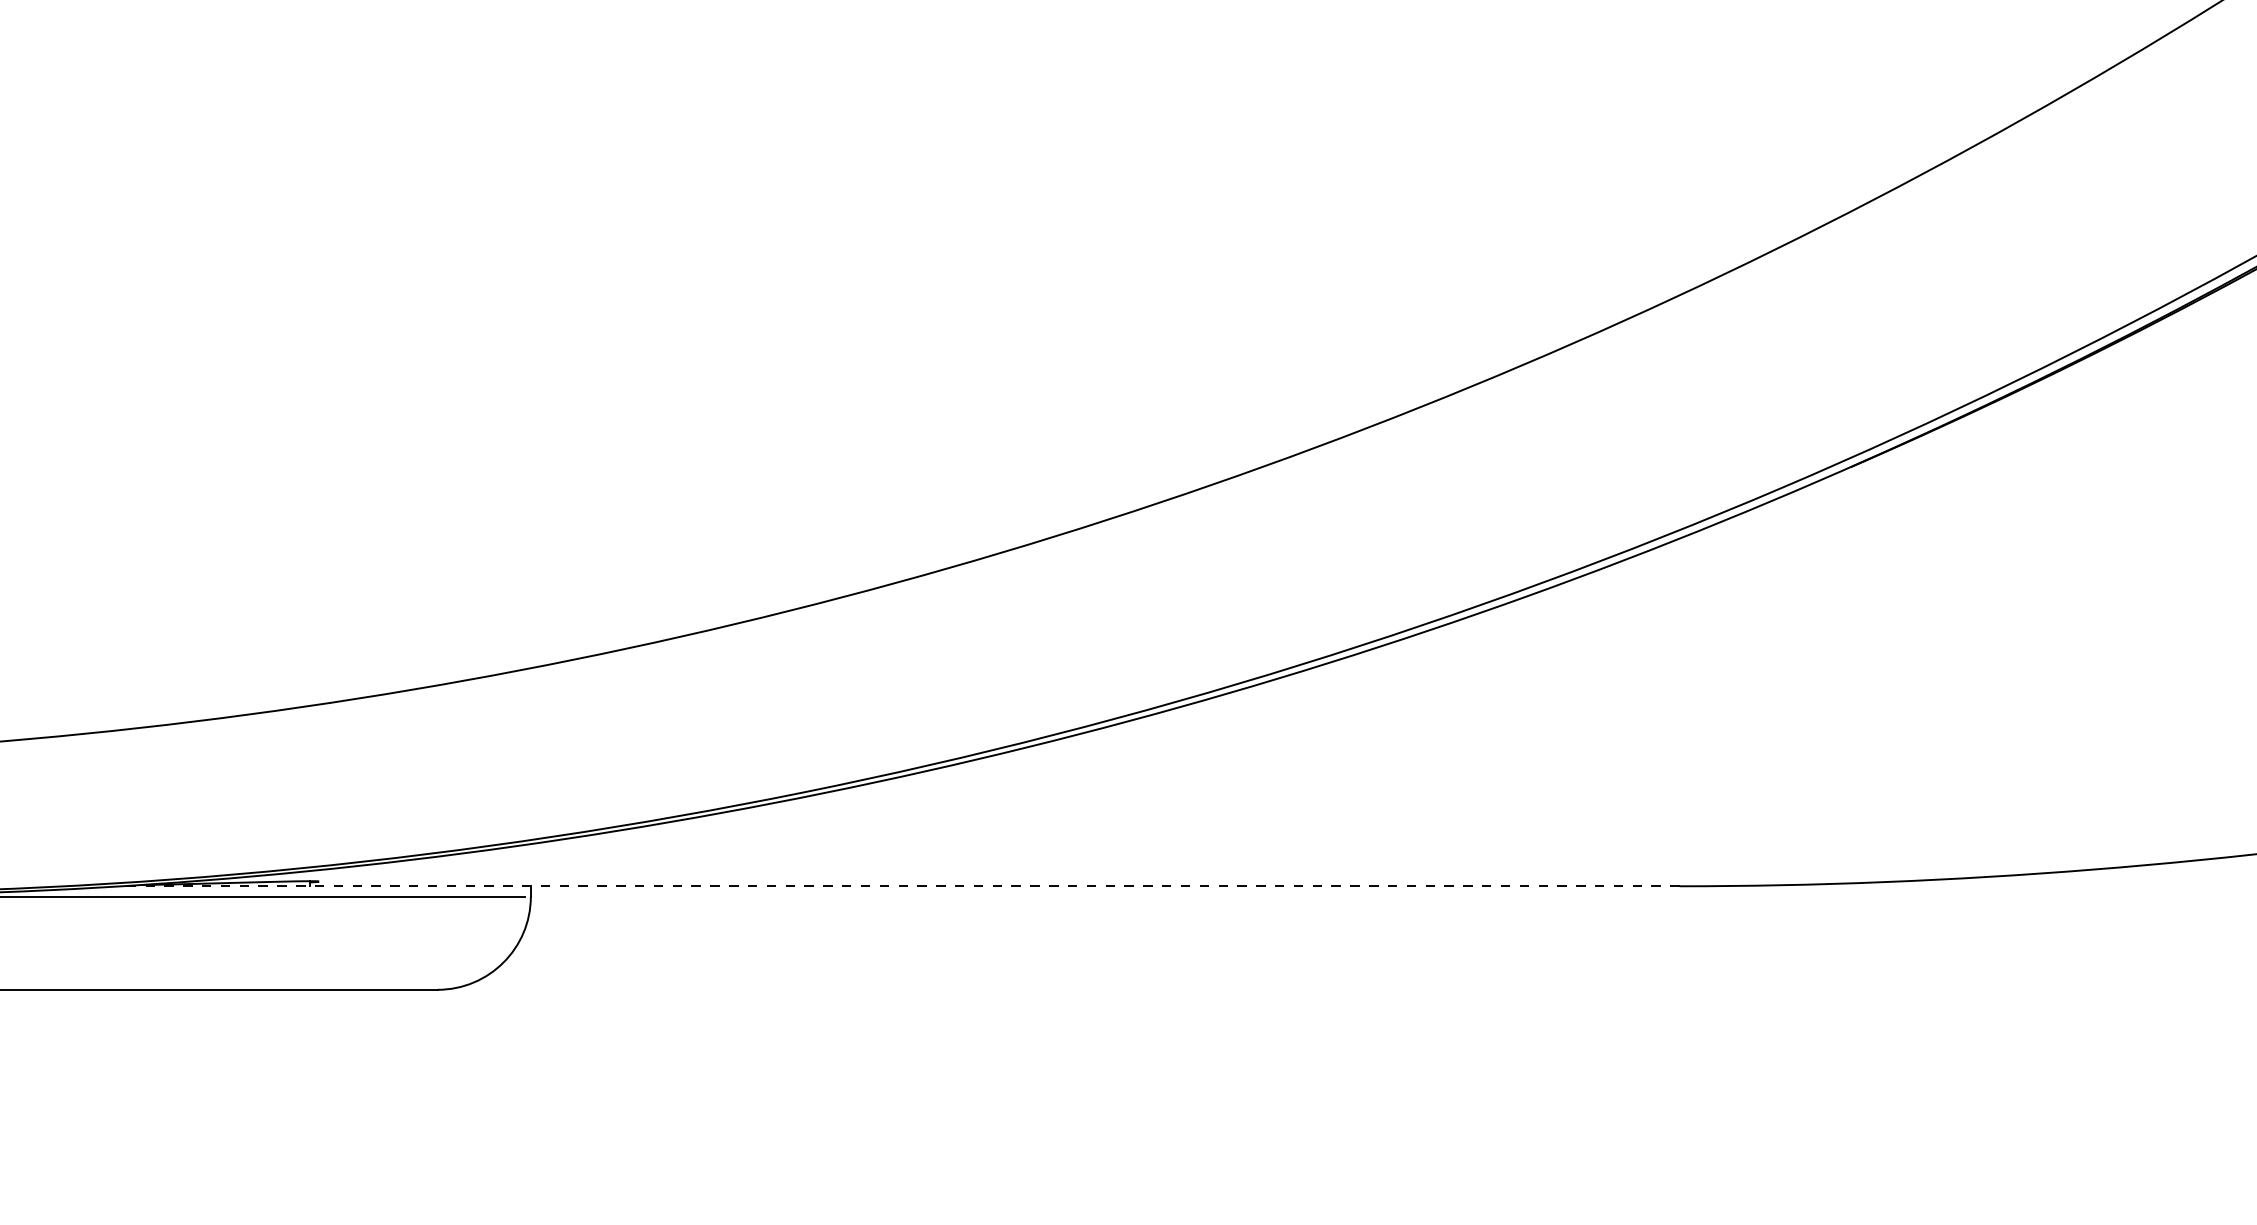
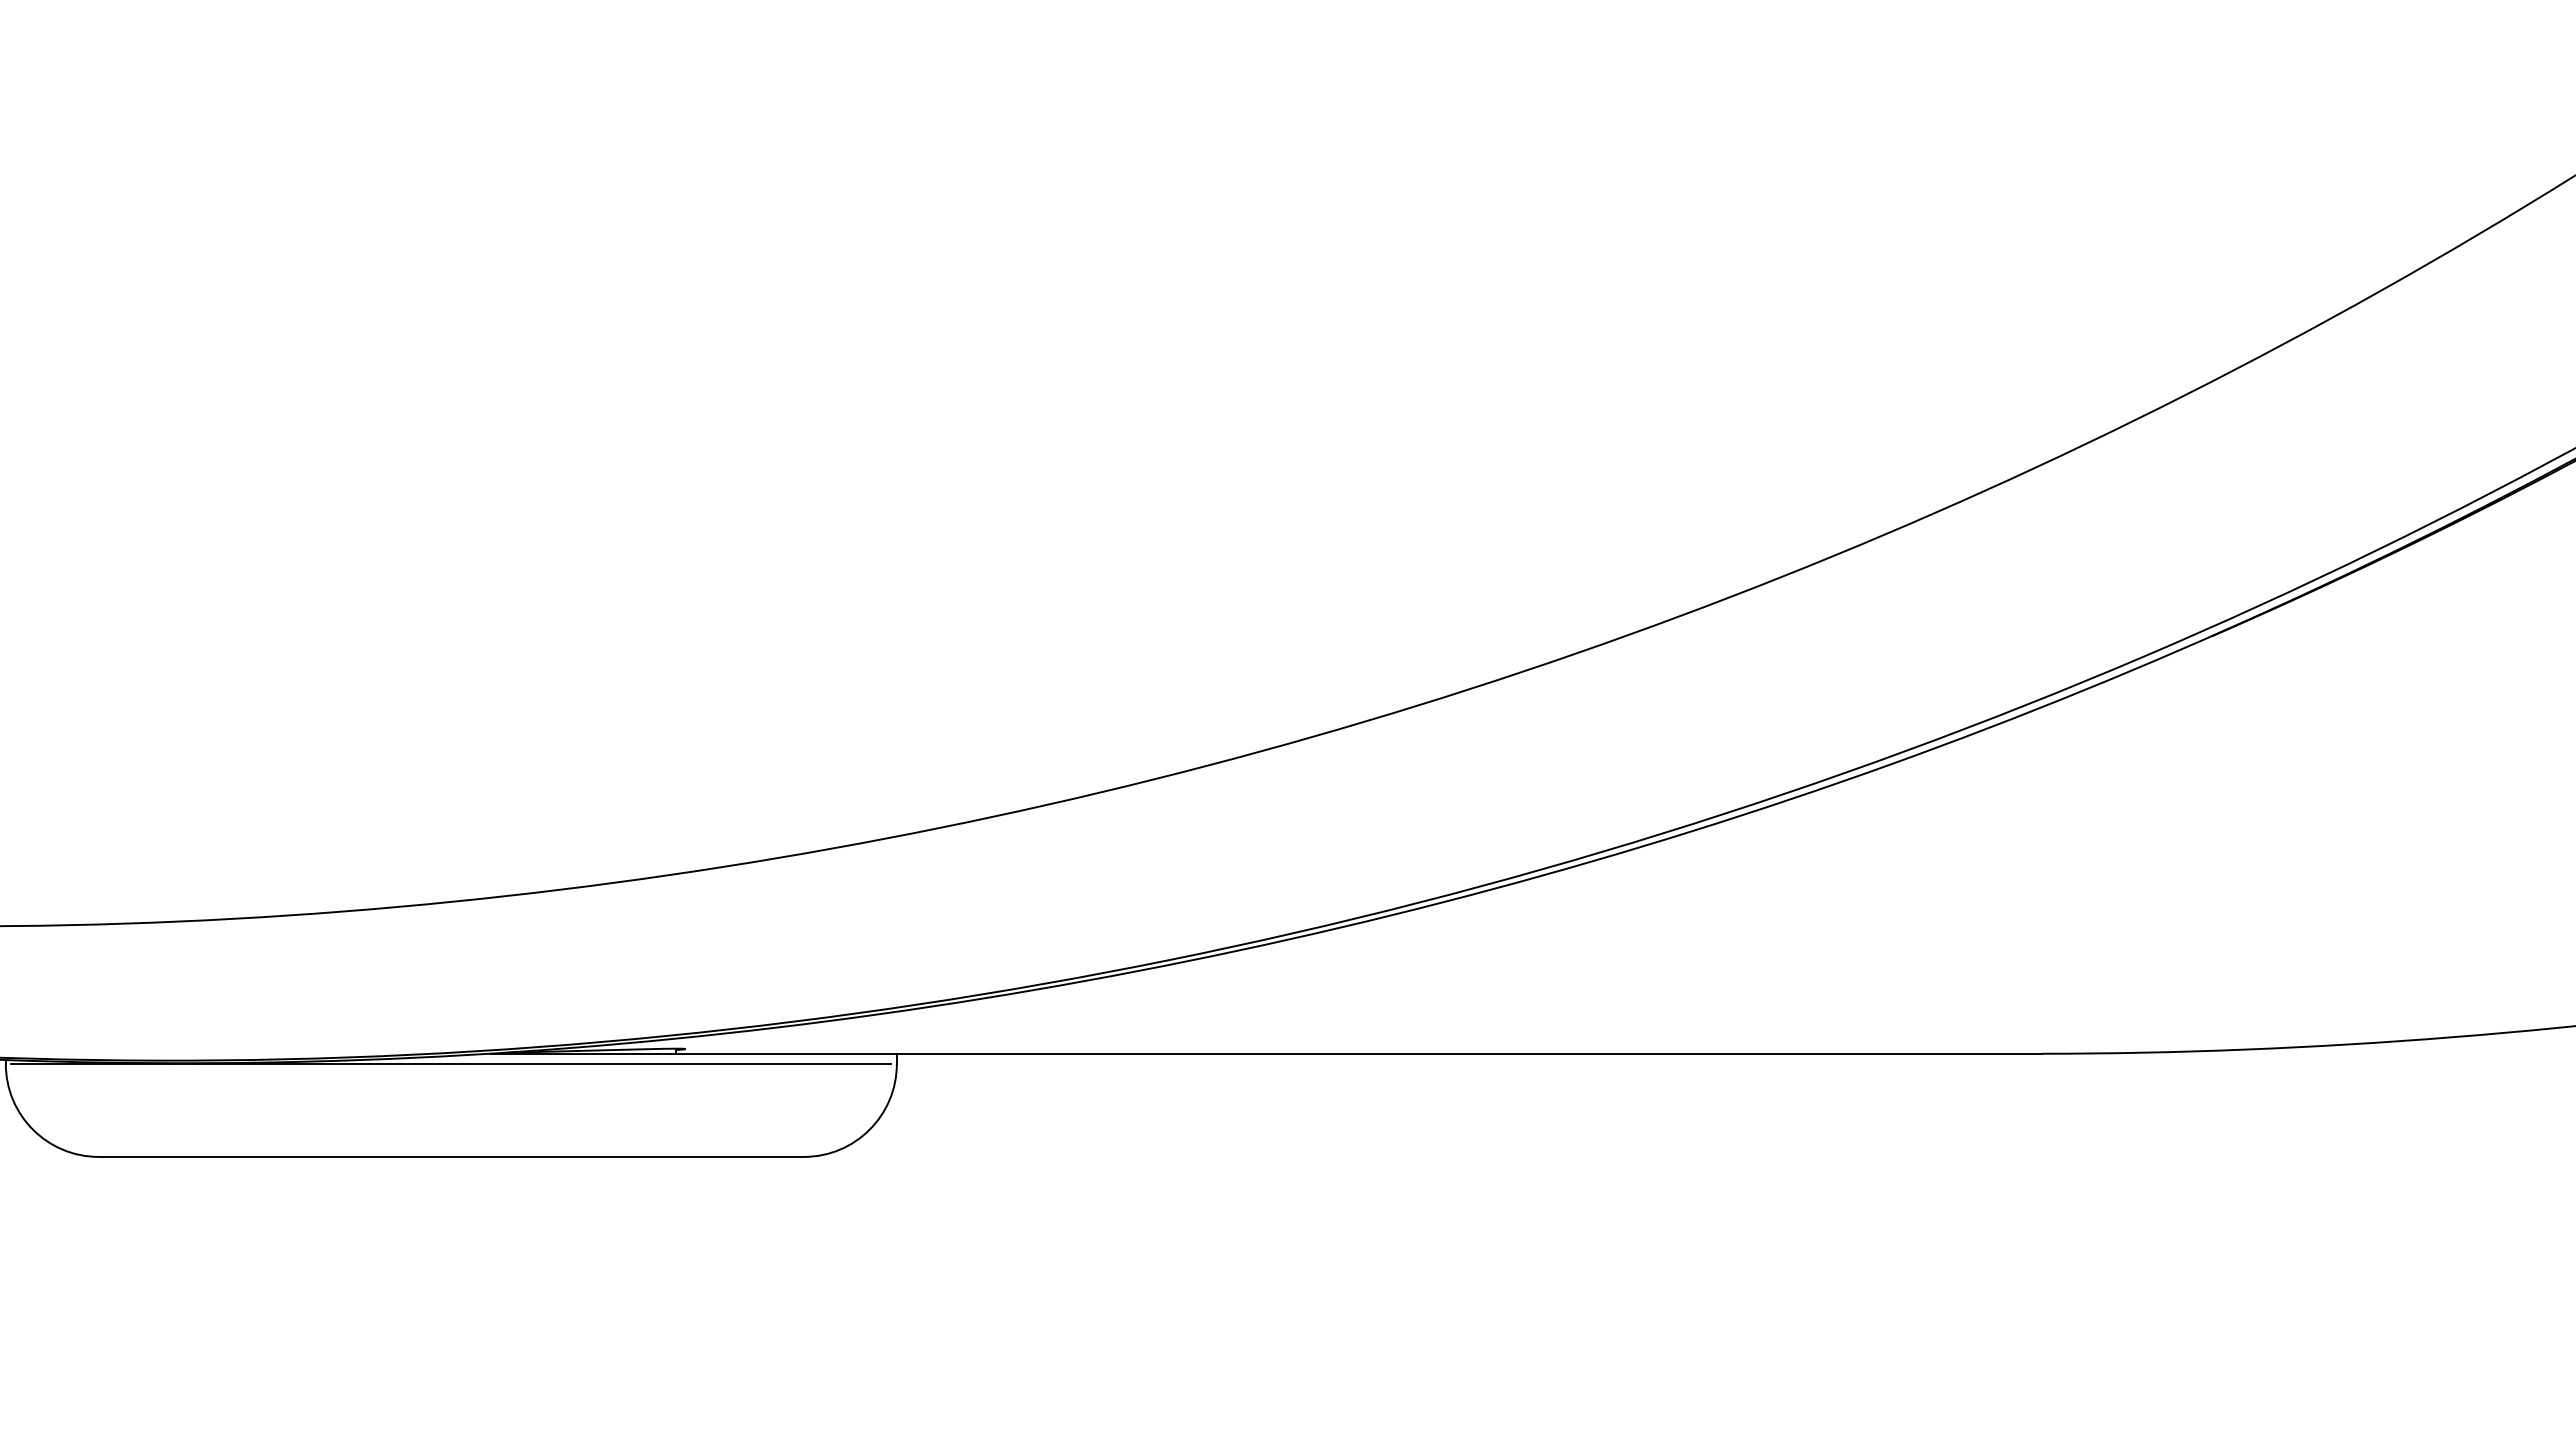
line: (900, 886) -> (1265, 1053), dashed -> solid

